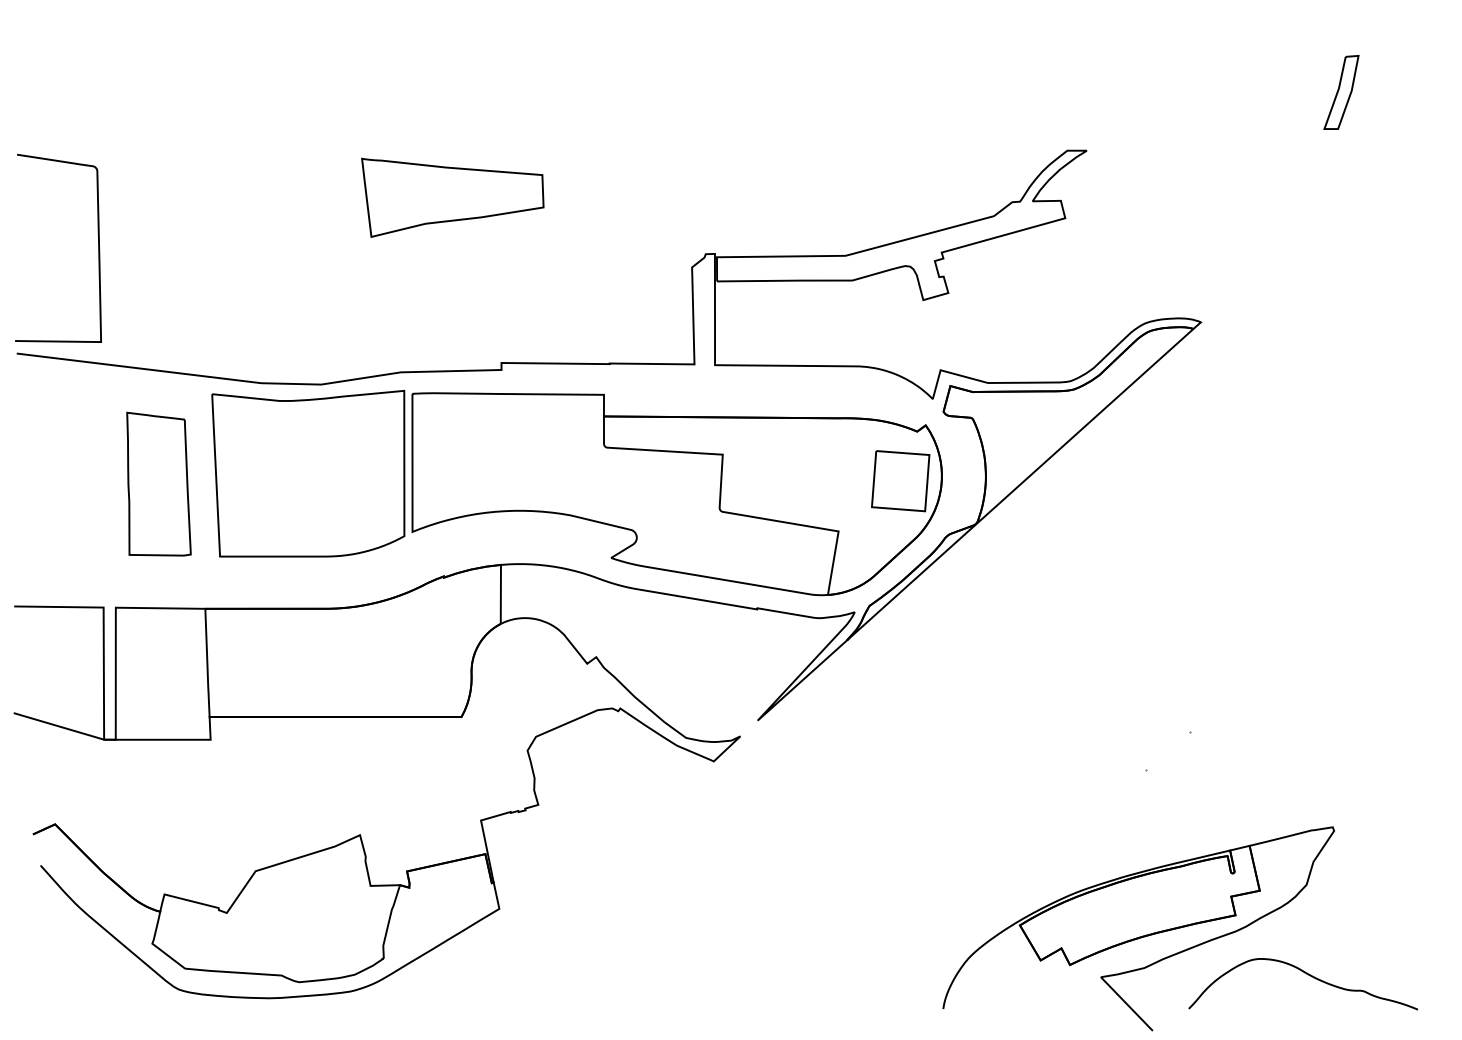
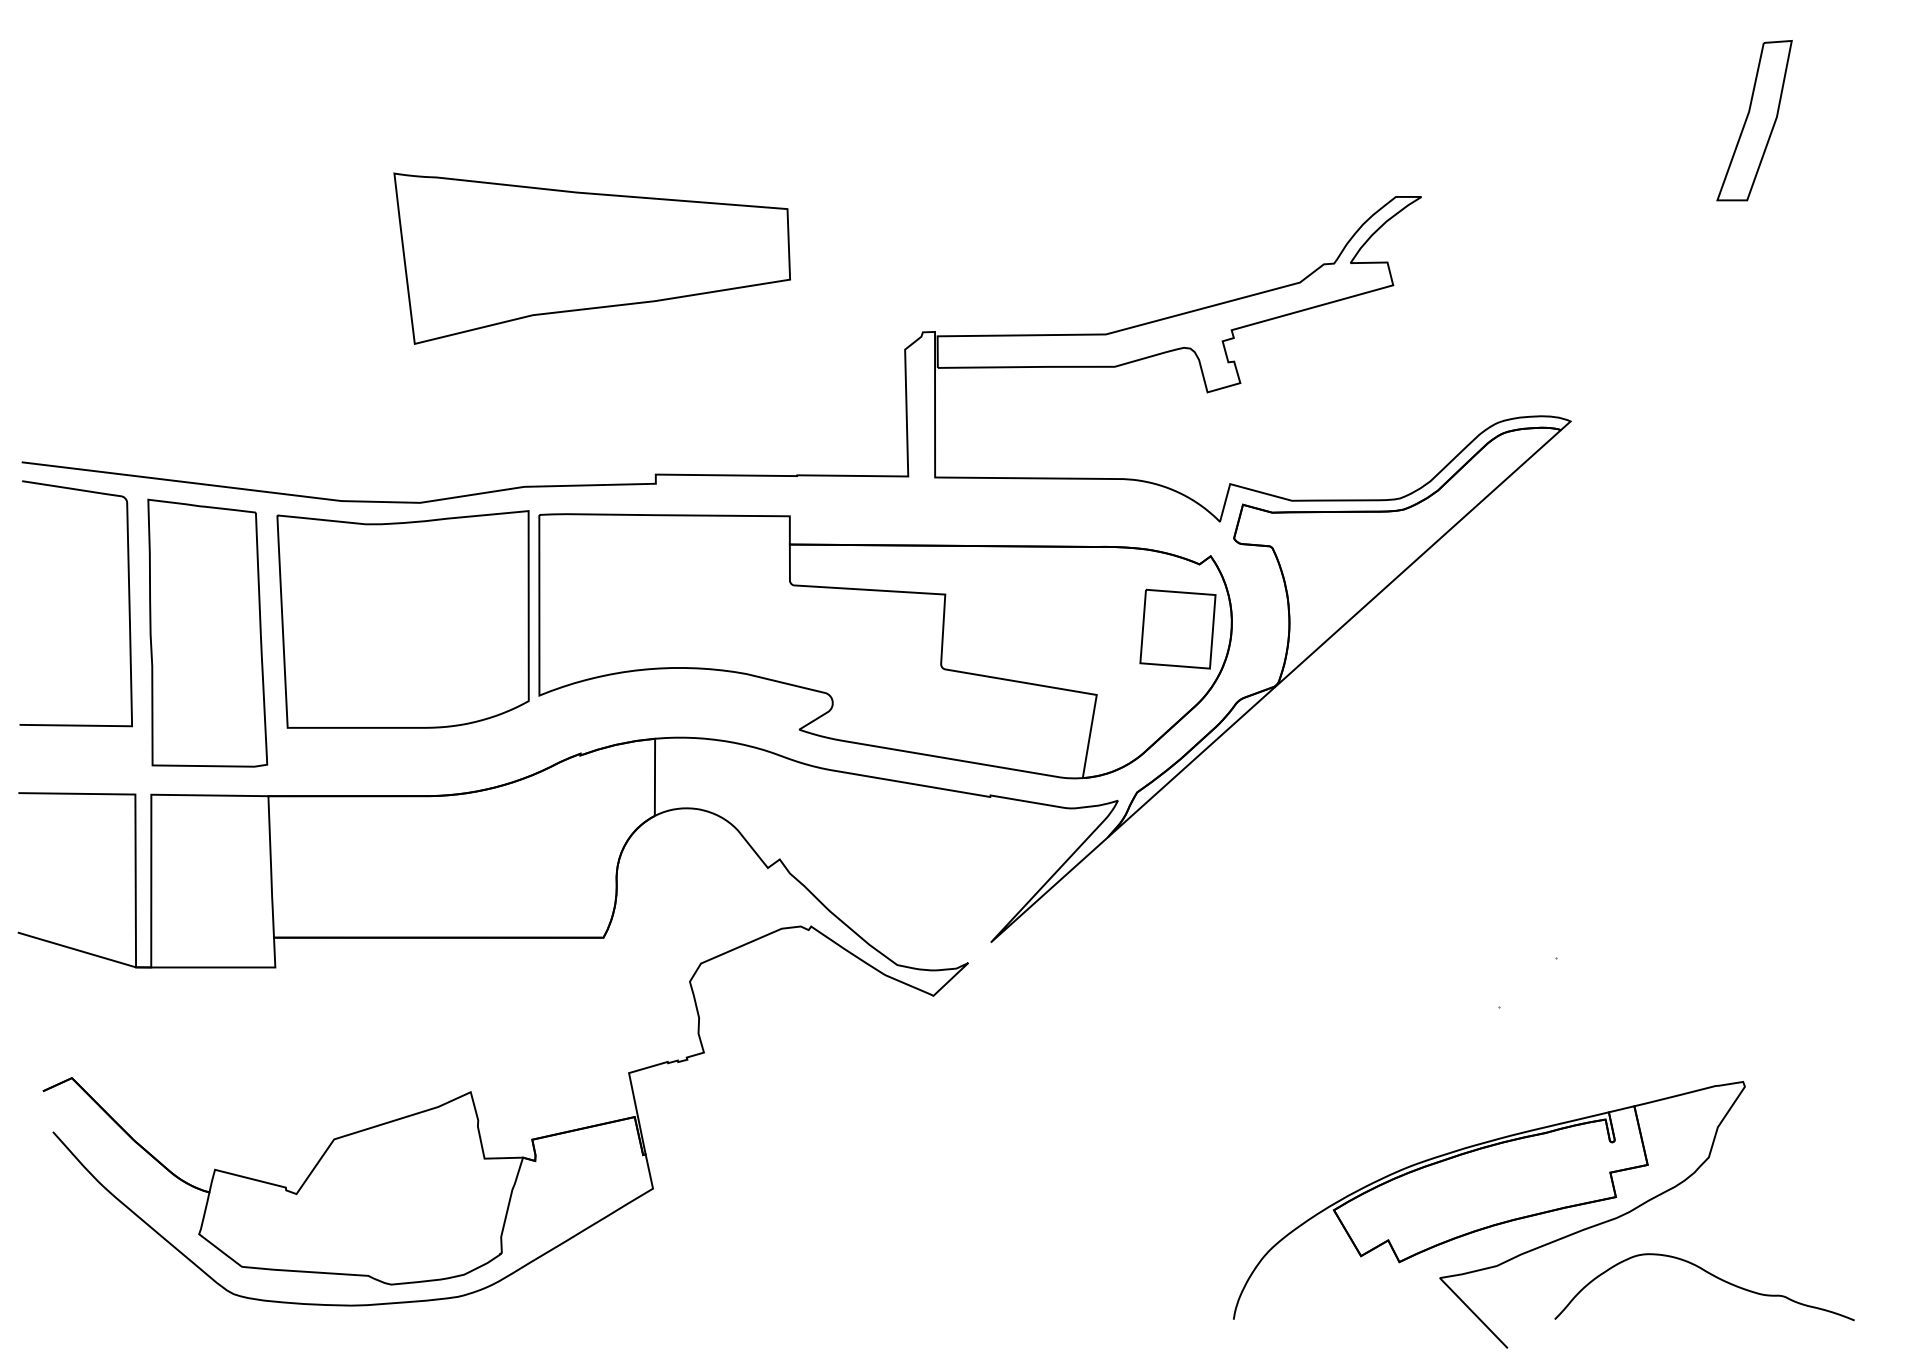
part: (1341, 92) -> (1754, 120), size x1.67
part: (452, 197) -> (591, 258), size x1.67
curve: (98, 248) -> (128, 603), moved
part: (158, 483) -> (207, 632), size x1.43

